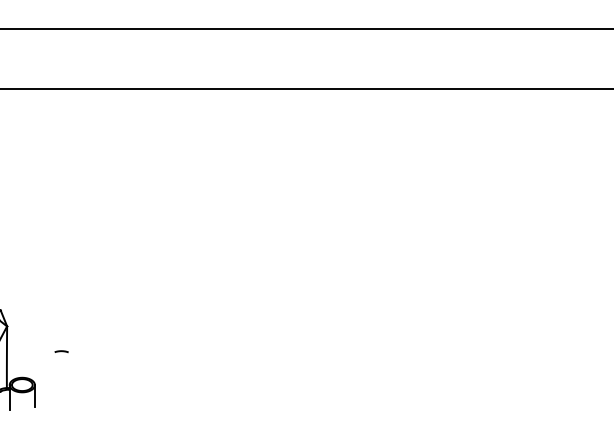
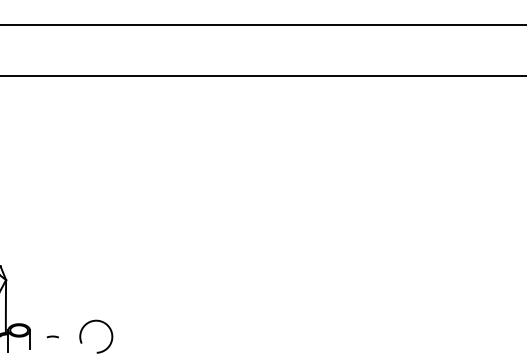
line: (61, 351) -> (52, 336), moved
part: (100, 379) -> (86, 325), added

